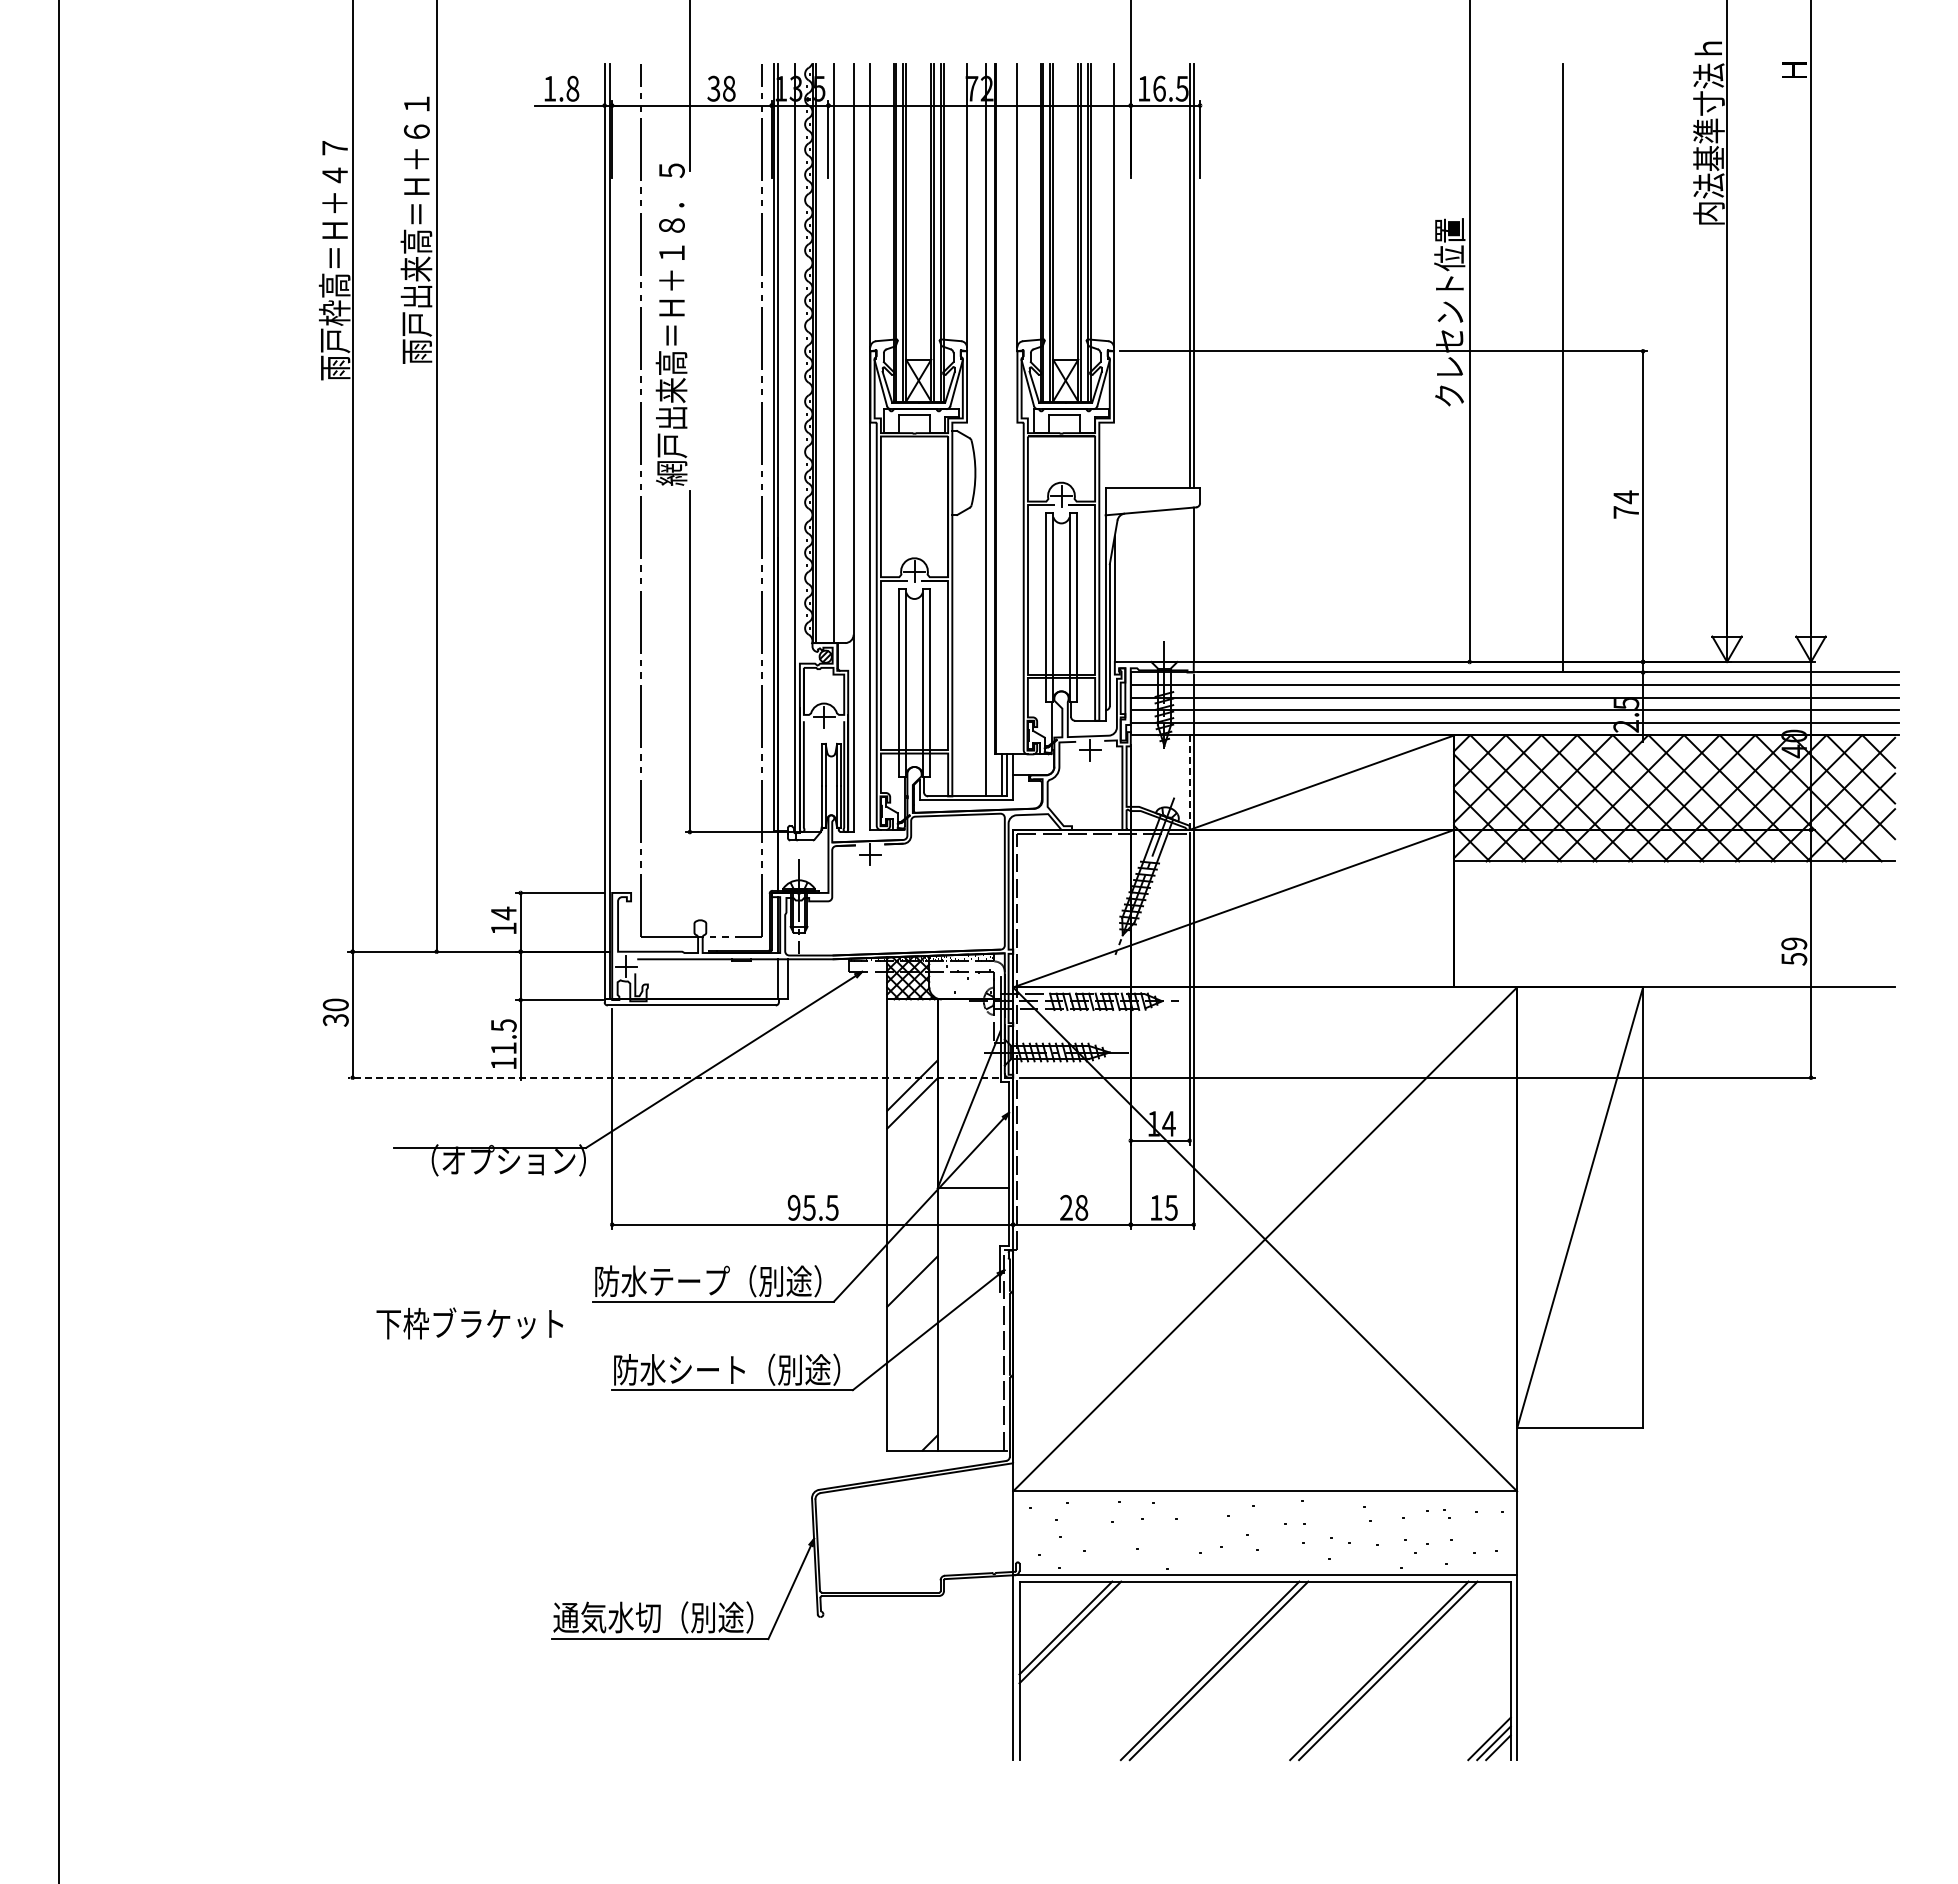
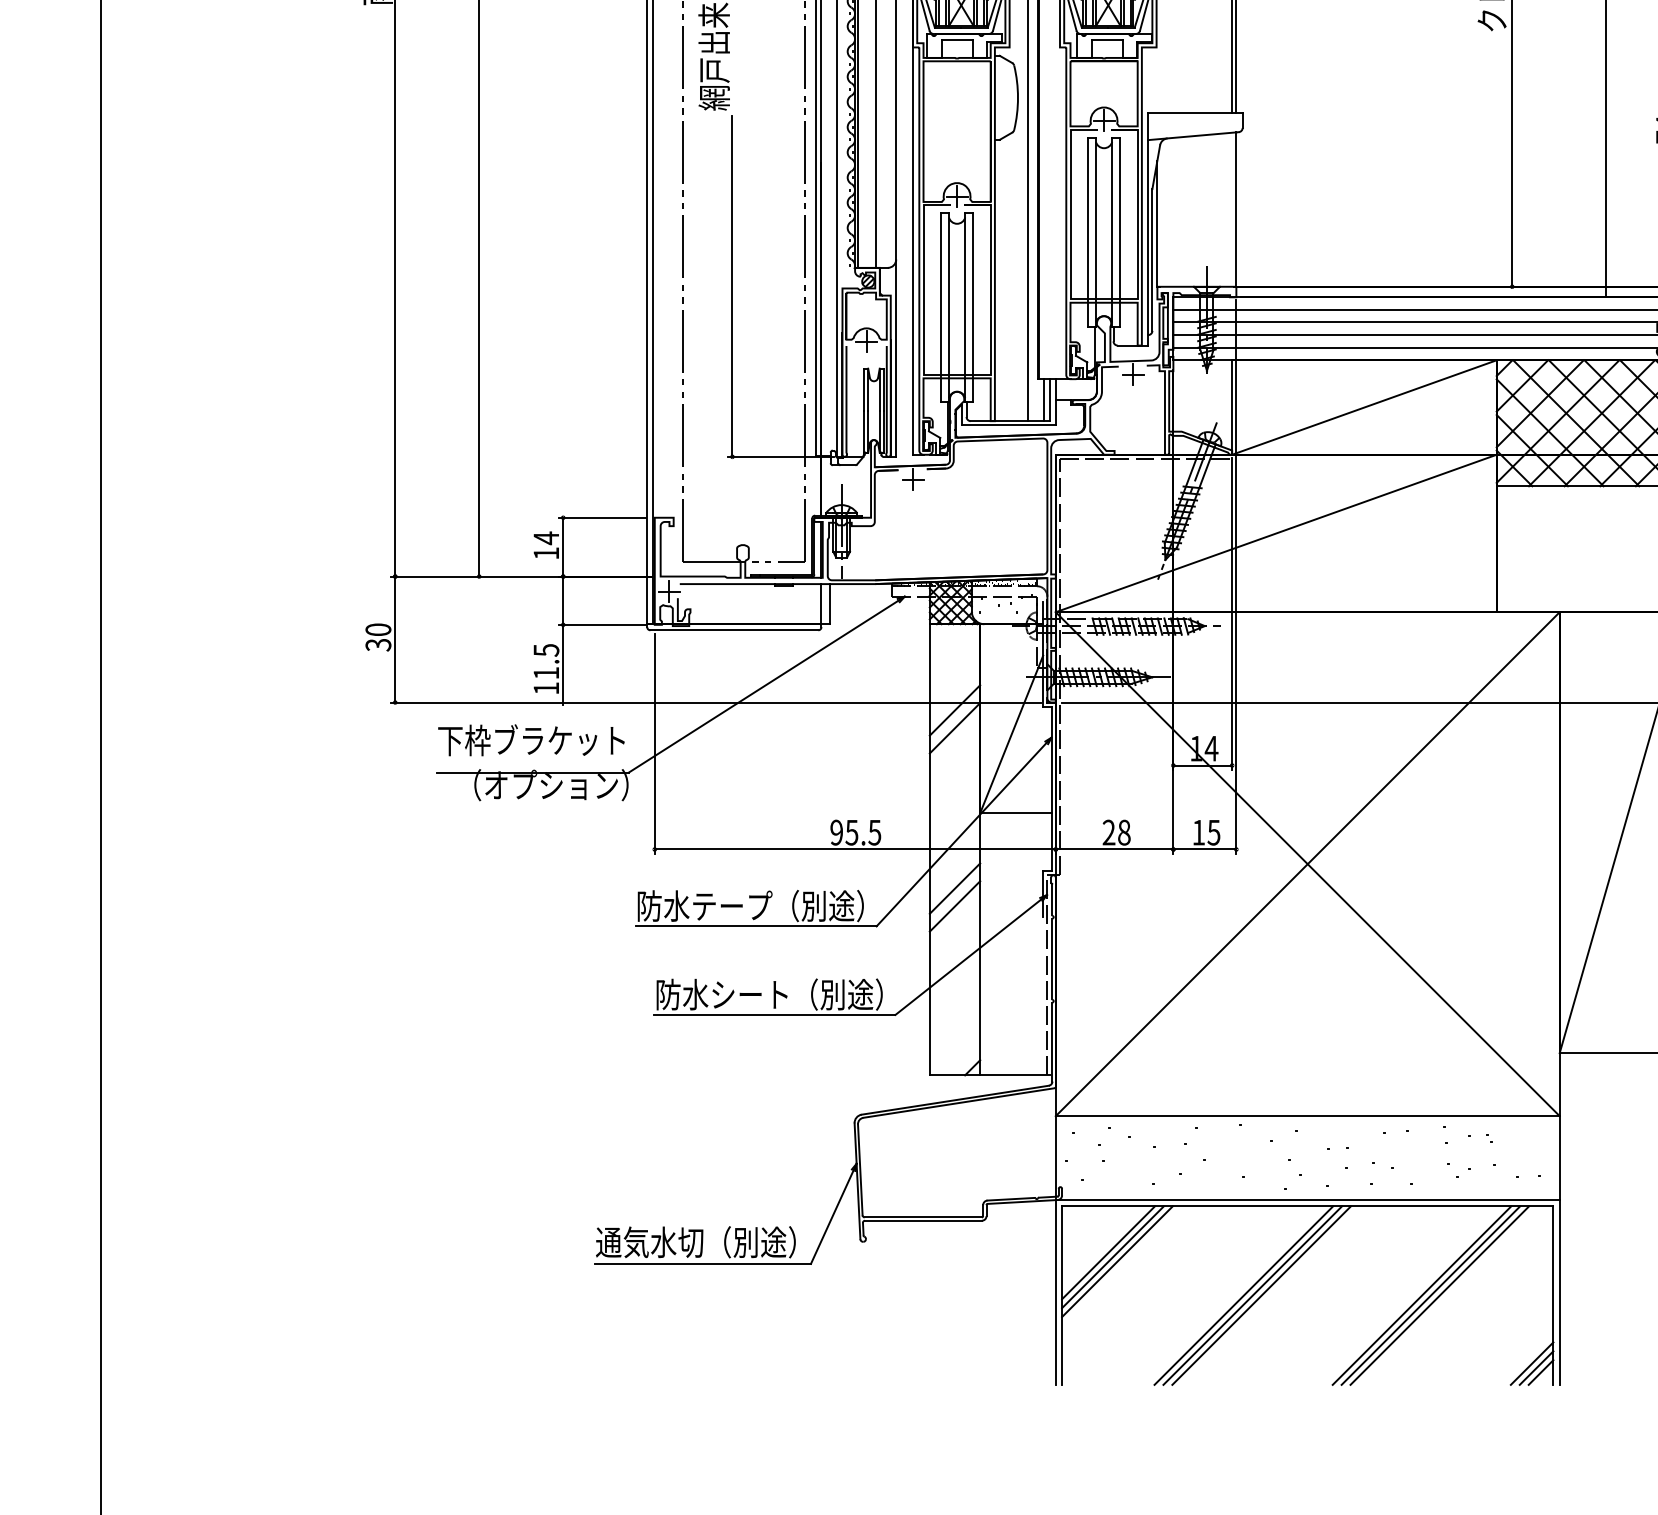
line: (1189, 782) -> (1232, 407), dashed -> solid
line: (673, 1077) -> (716, 702), dashed -> solid
line: (912, 1263) -> (955, 888), added
text: (469, 1323) -> (531, 740), moved
line: (1074, 1636) -> (1117, 1261), added
line: (1200, 1670) -> (1243, 1295), added
line: (1396, 1670) -> (1439, 1295), added

